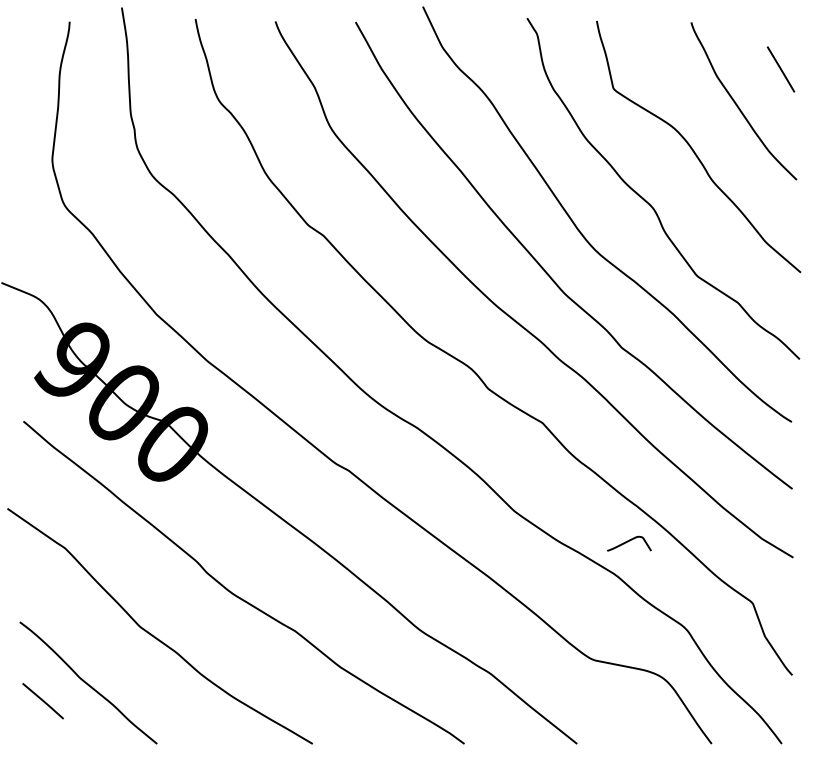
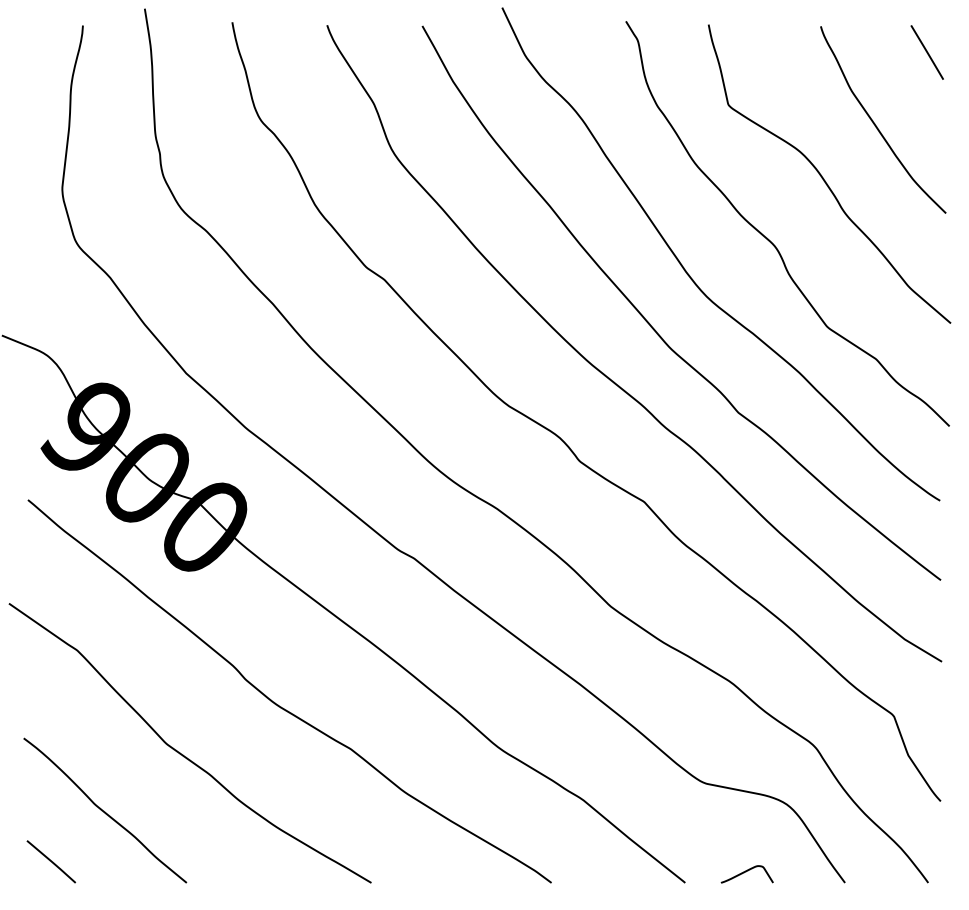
line: (780, 69) -> (926, 52), moved
curve: (628, 542) -> (746, 872), moved
line: (42, 701) -> (50, 862), moved

